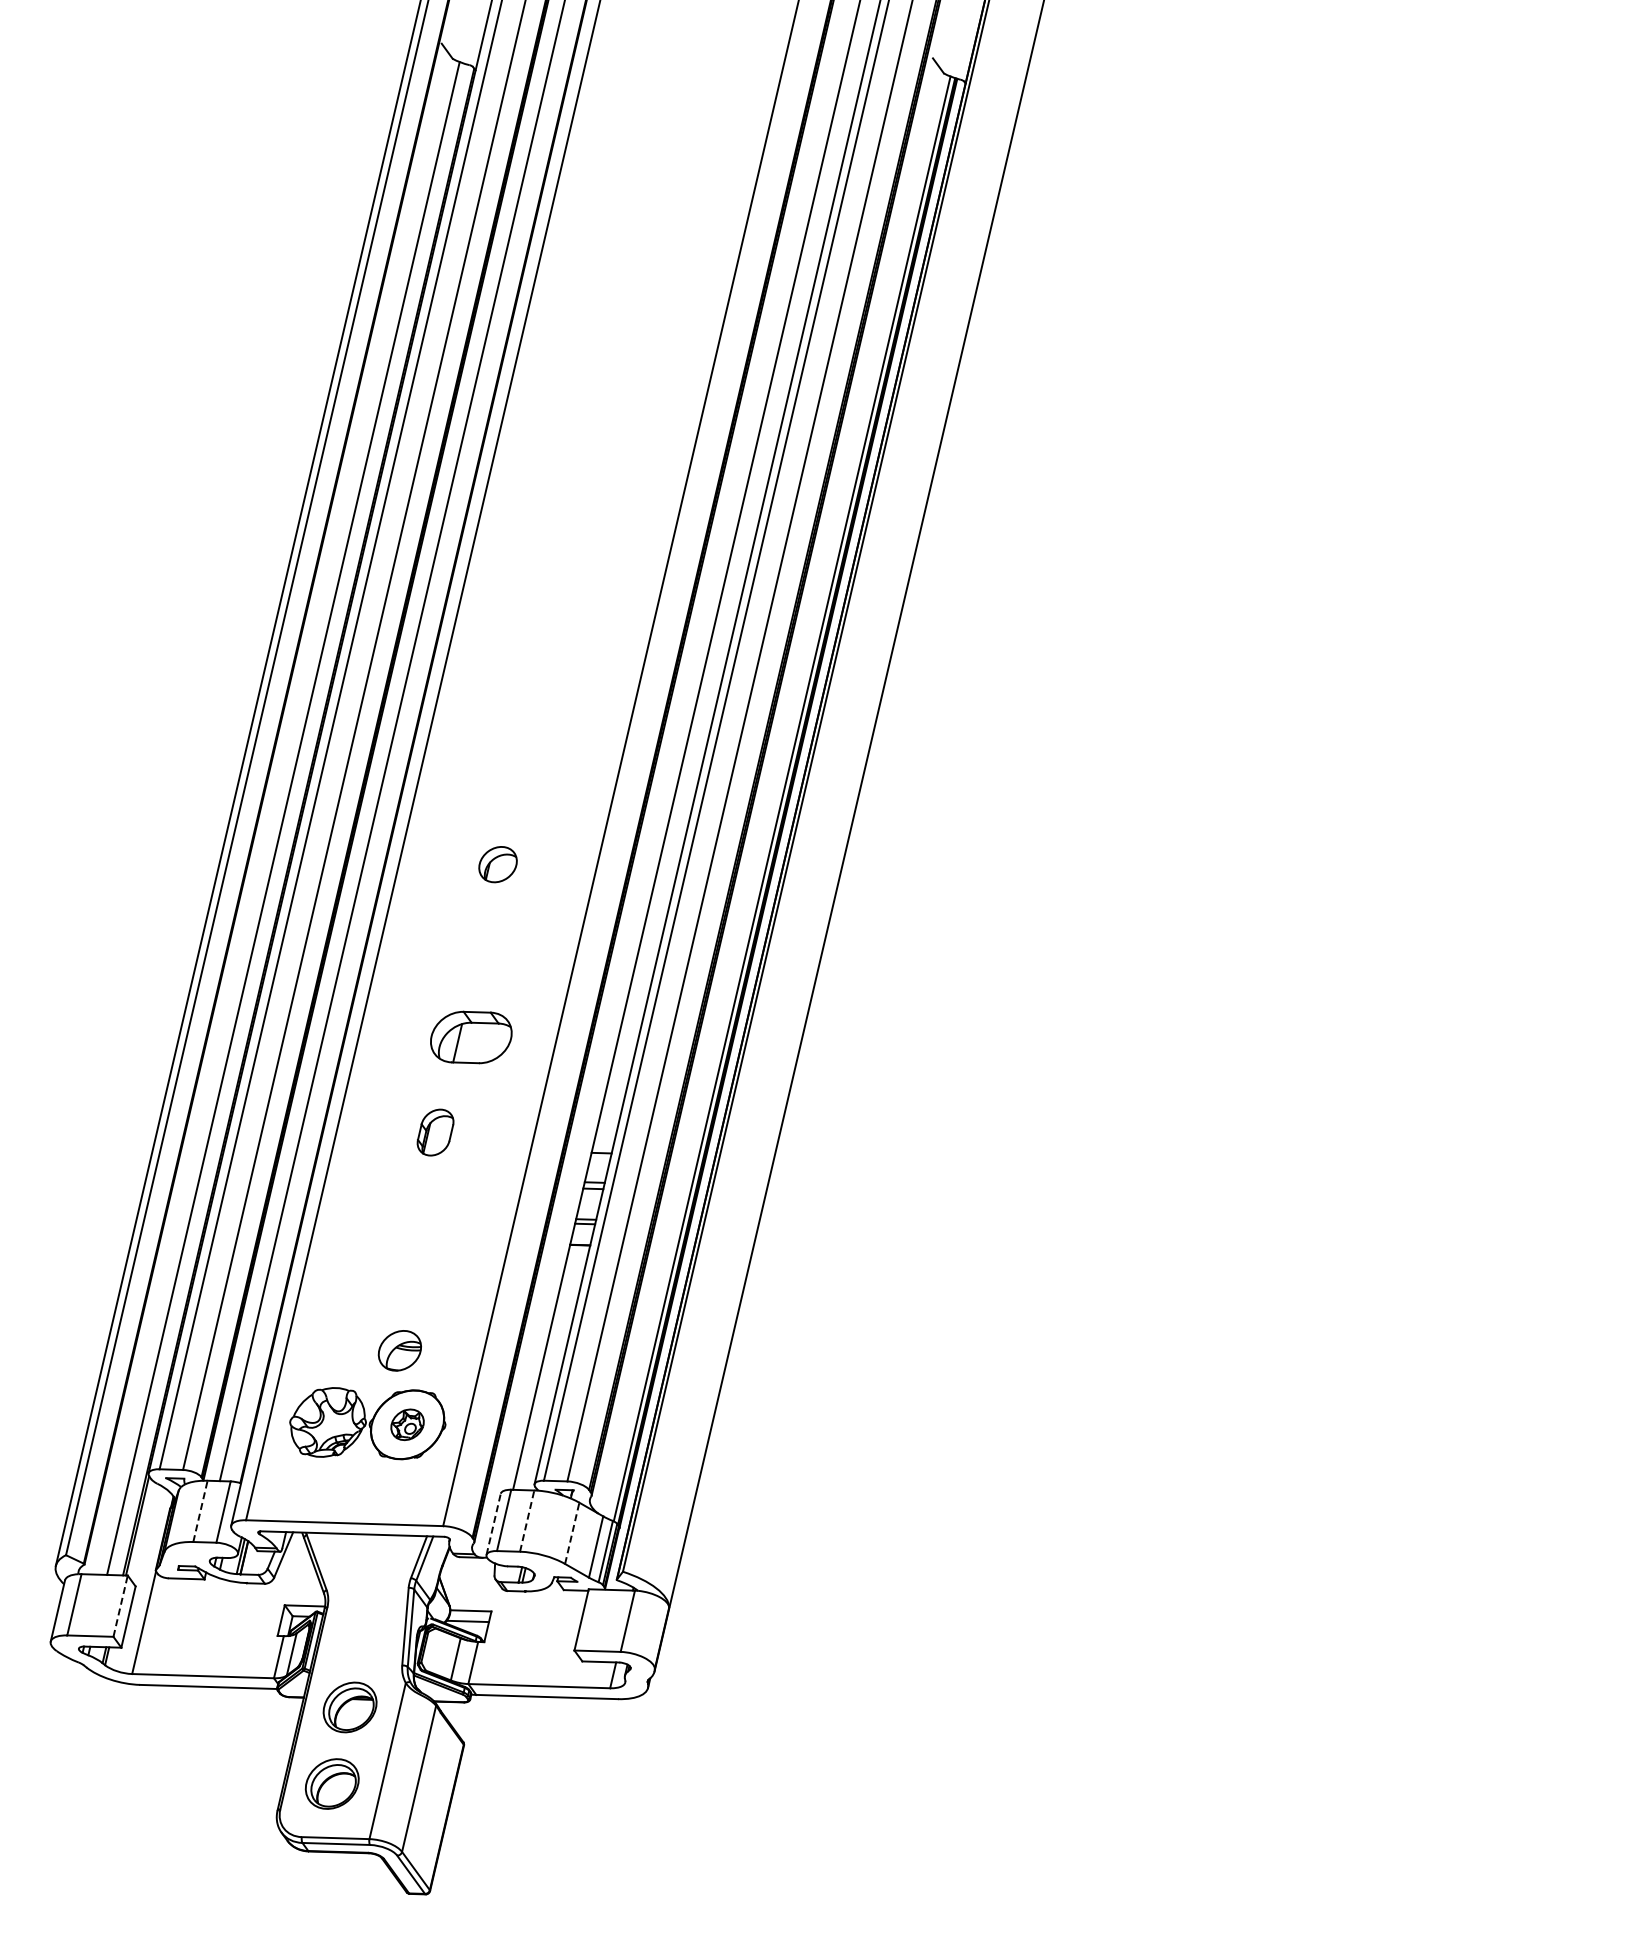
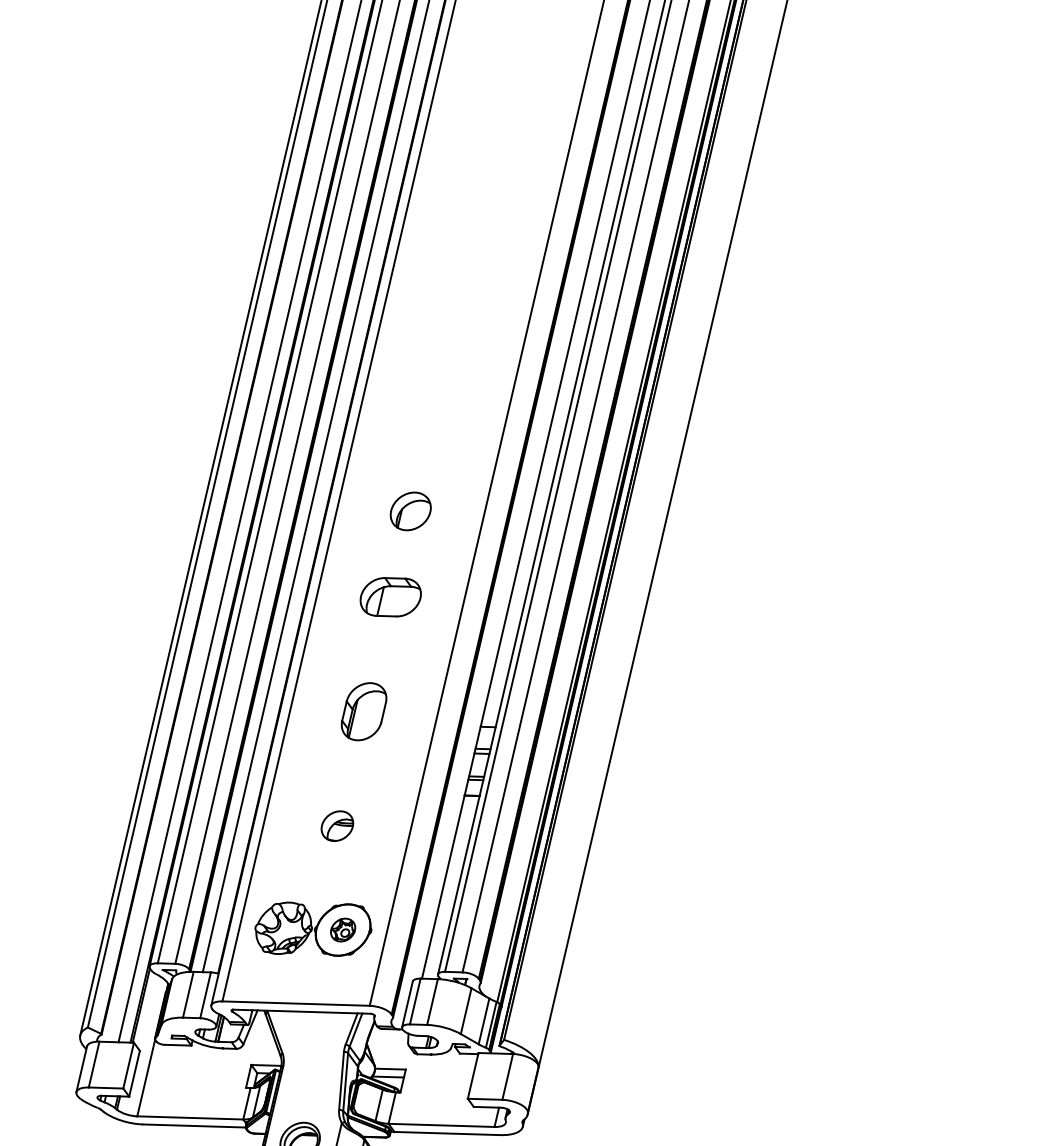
part: (497, 864) -> (410, 511), size x1.43
part: (471, 1037) -> (390, 597), moved
part: (435, 1132) -> (363, 711), size x1.67
part: (399, 1350) -> (337, 825), moved
line: (200, 1510) -> (188, 994), dashed -> solid
line: (527, 1520) -> (432, 1001), dashed -> solid
line: (493, 1523) -> (407, 1003), dashed -> solid
line: (572, 1532) -> (466, 1010), dashed -> solid
line: (120, 1605) -> (128, 1065), dashed -> solid

